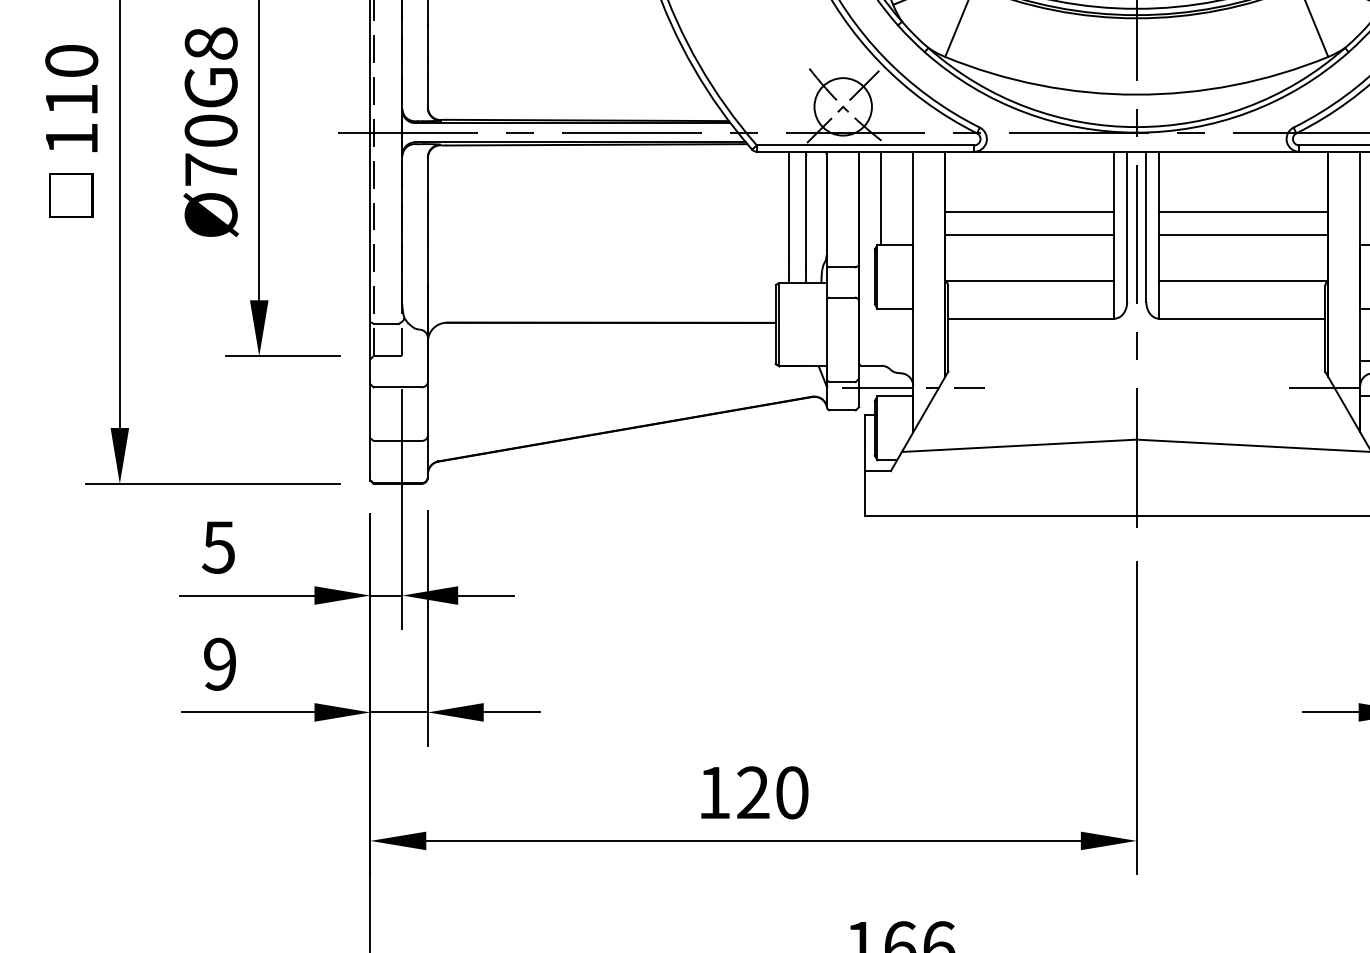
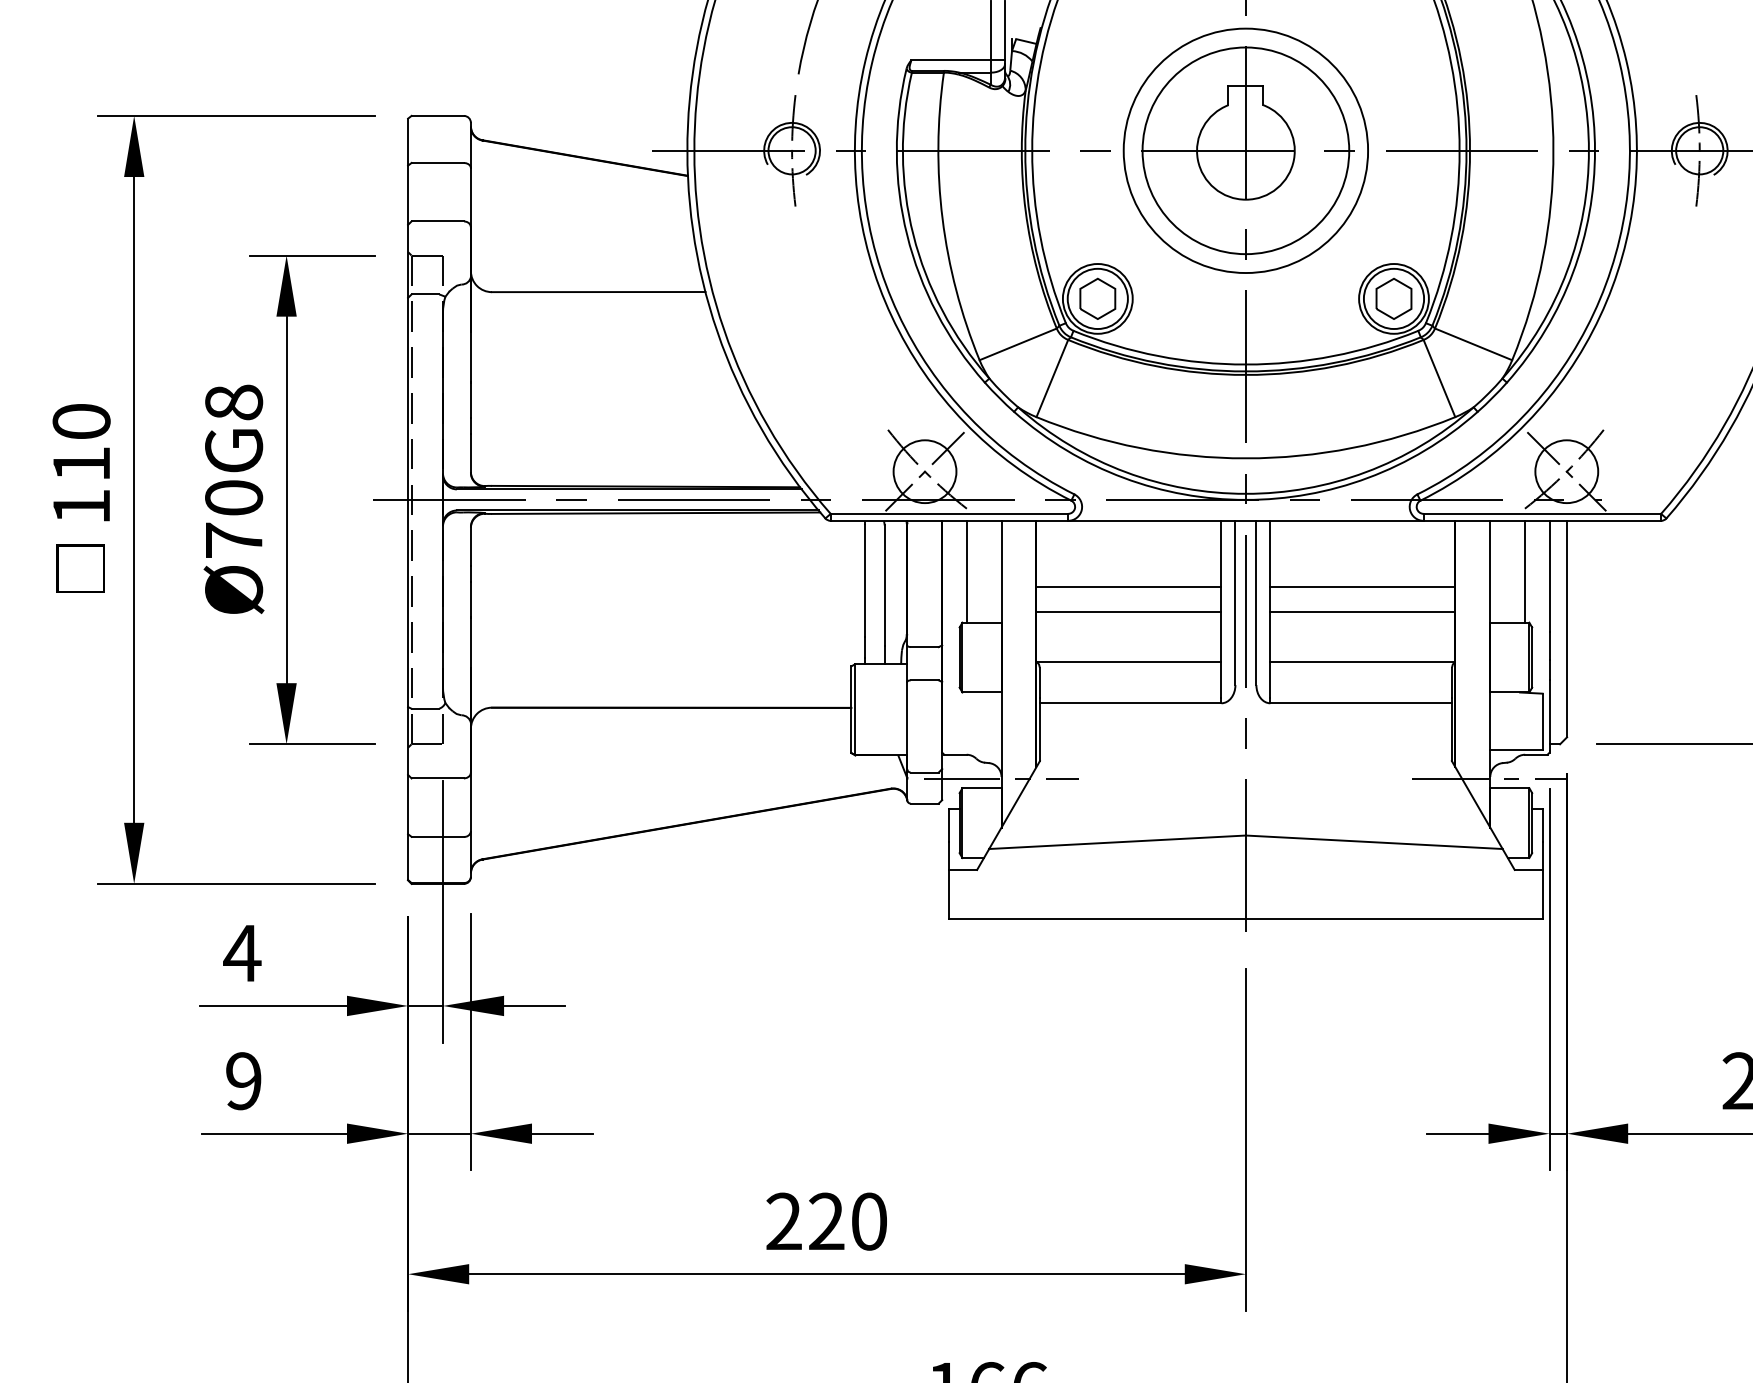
text: (218, 547) -> (242, 953), 5 -> 4
text: (713, 791) -> (783, 1220), 120 -> 220

